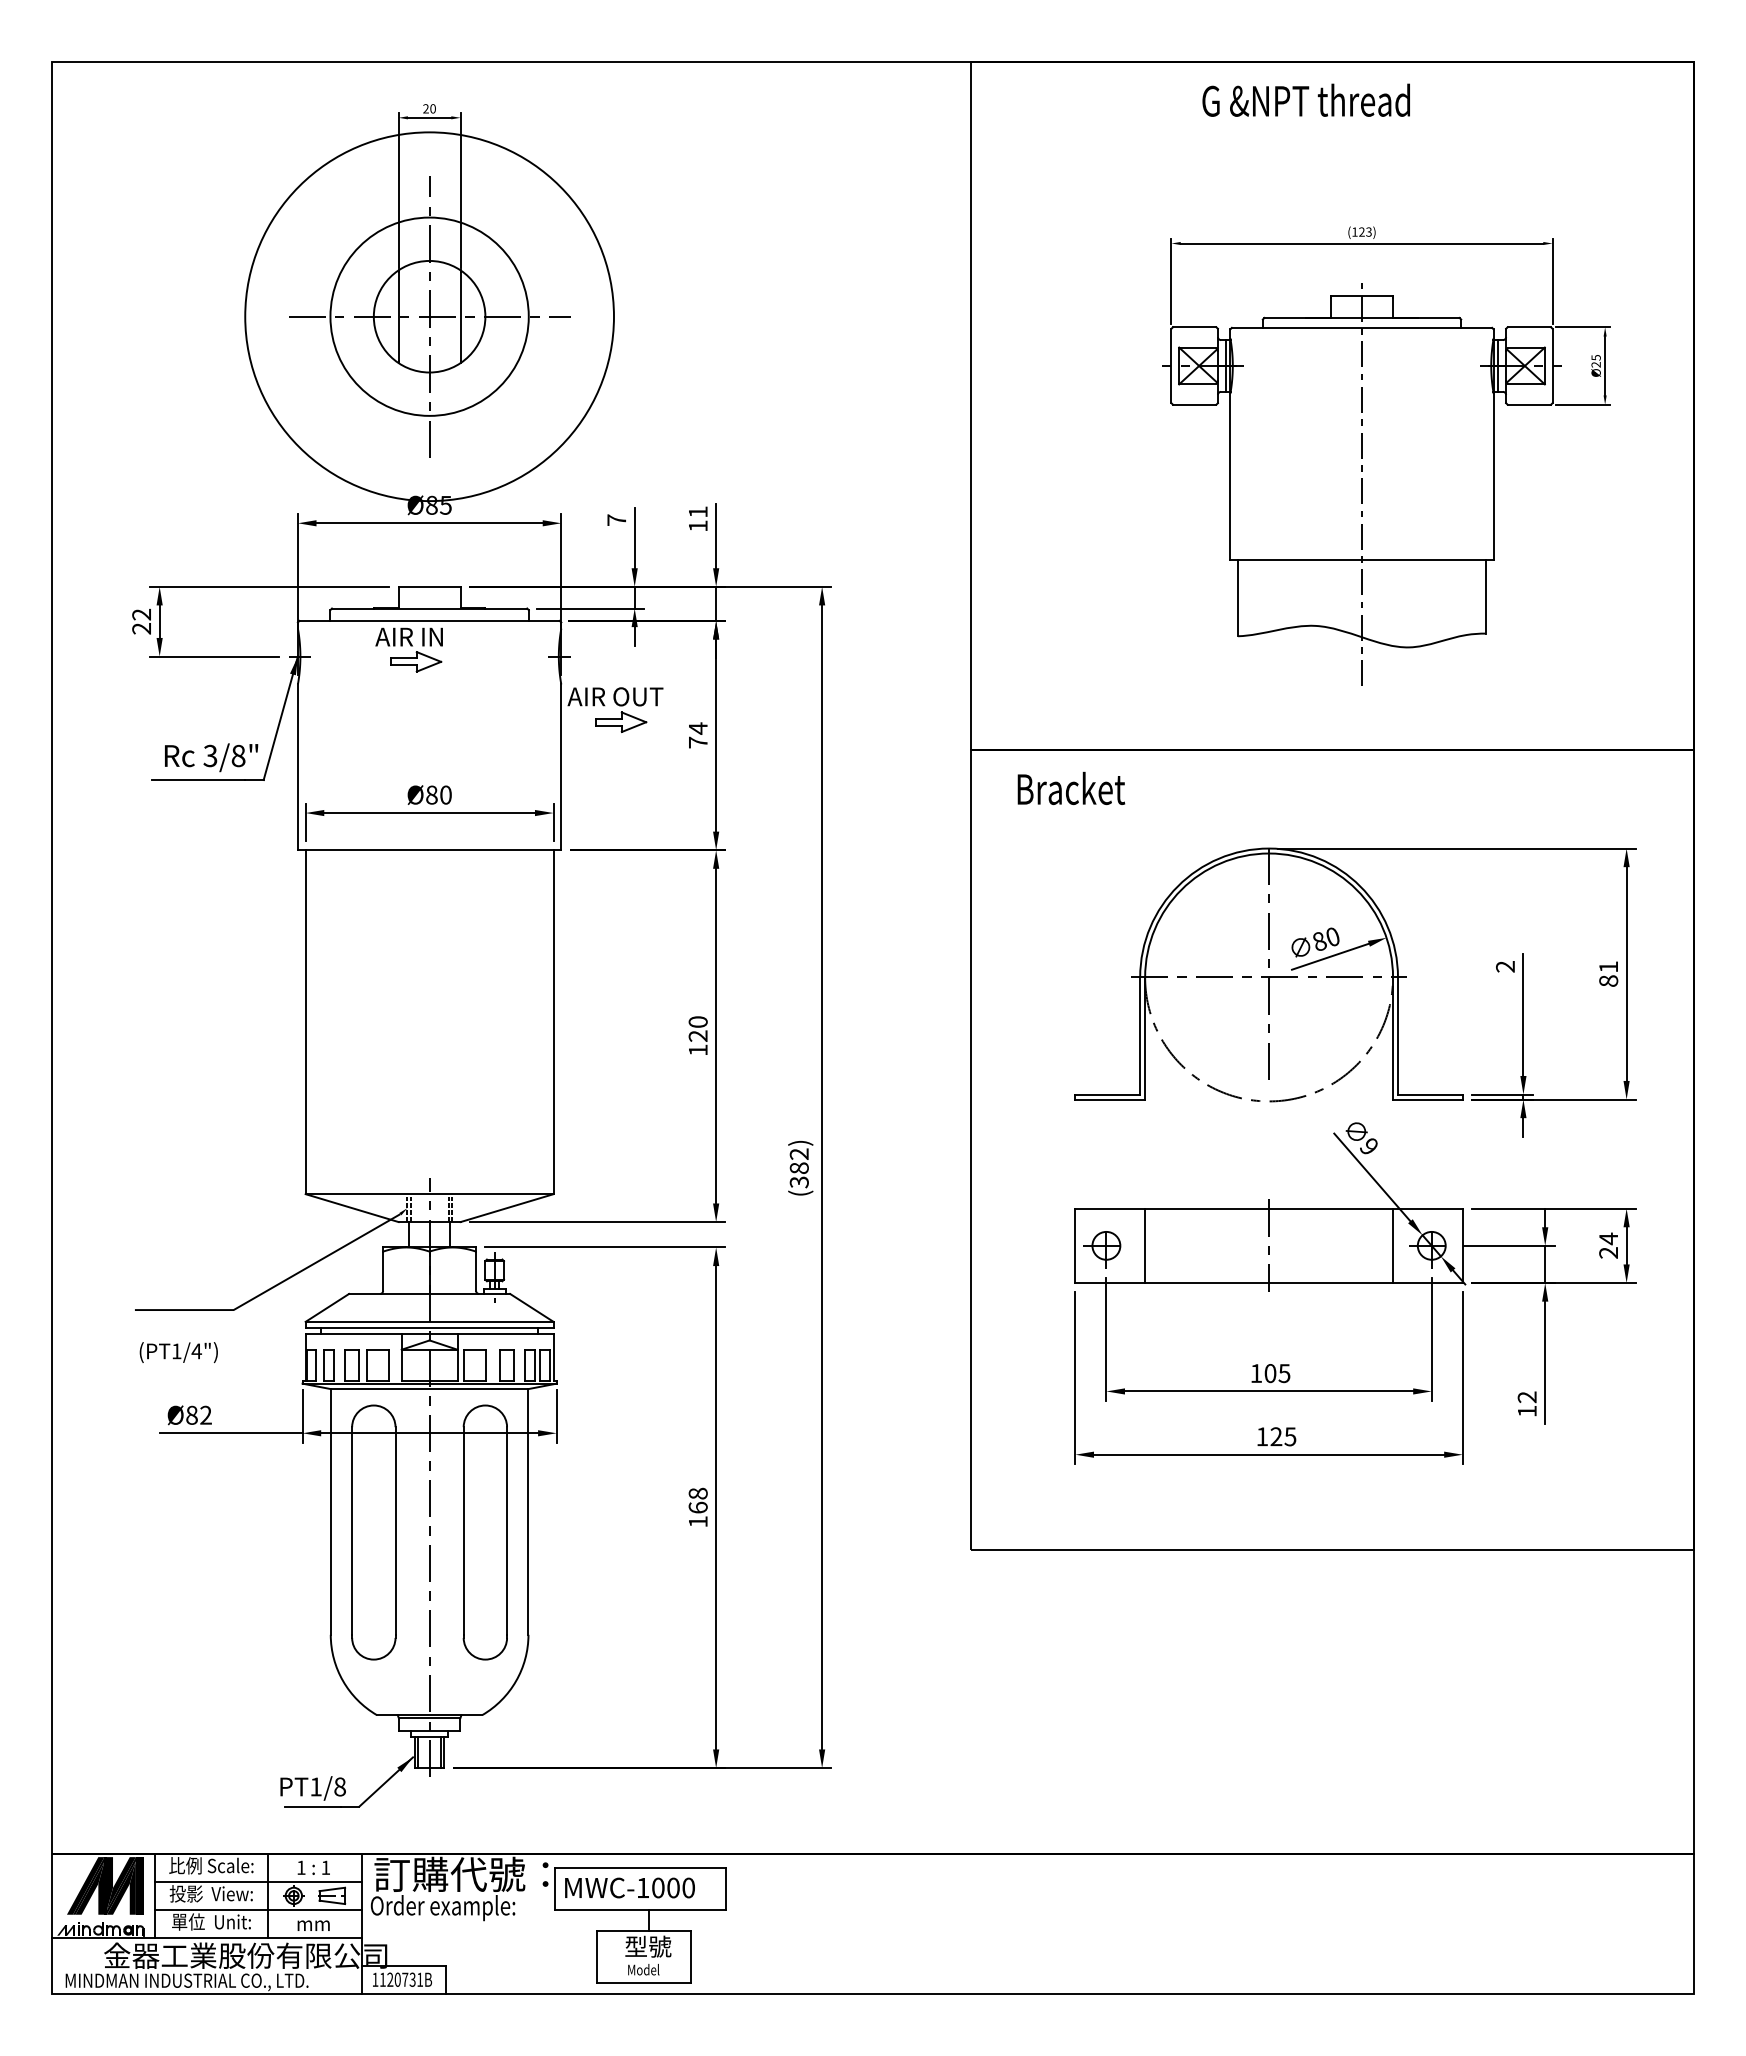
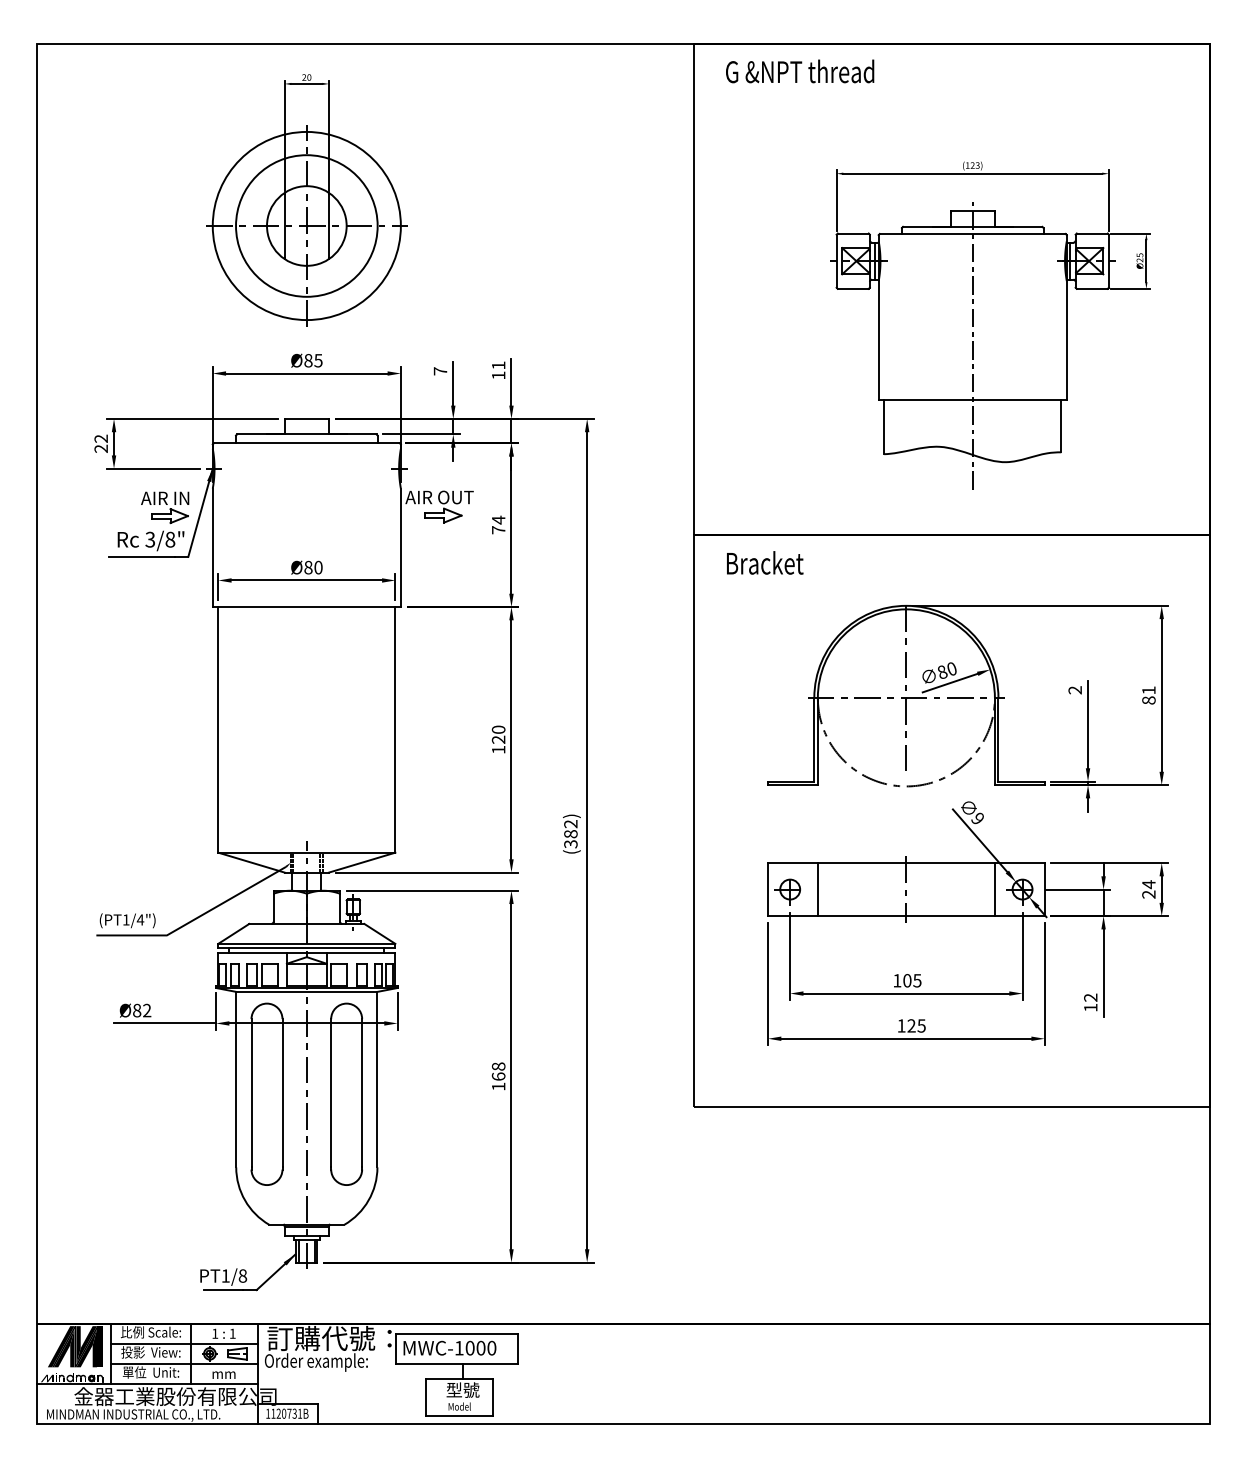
text: (1305, 99) -> (799, 70), moved
circle: (429, 316) -> (306, 225), size x0.71
part: (408, 649) -> (164, 507), moved
text: (178, 1352) -> (127, 920), moved

